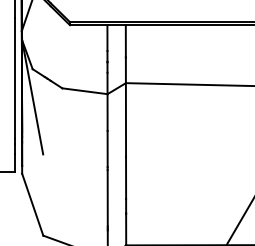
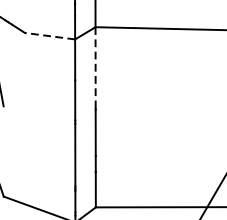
line: (84, 91) -> (49, 36), solid -> dashed
line: (125, 119) -> (95, 67), solid -> dashed

